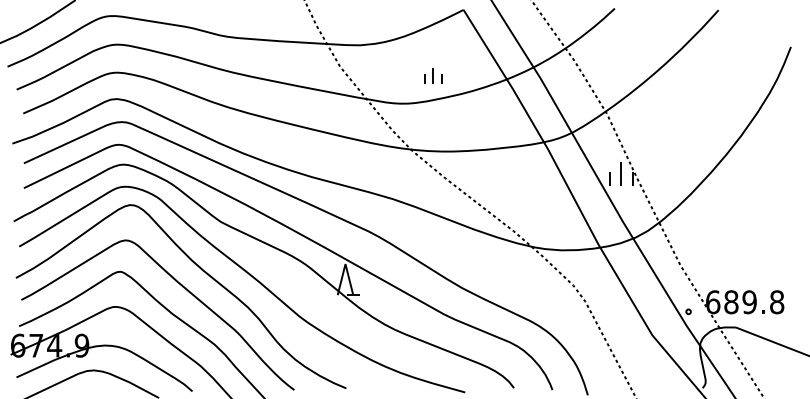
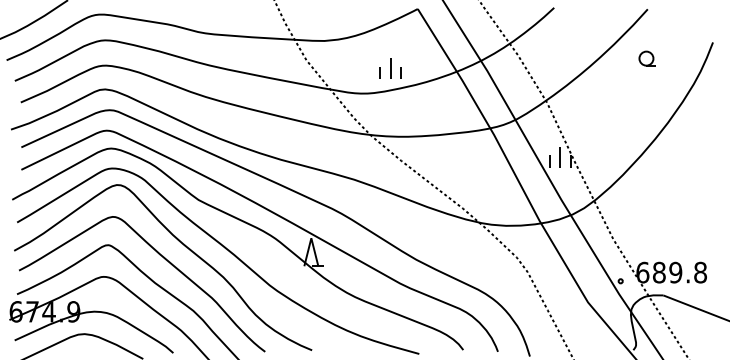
part: (717, 64) -> (646, 58), added
part: (433, 75) -> (390, 68), size x1.43

